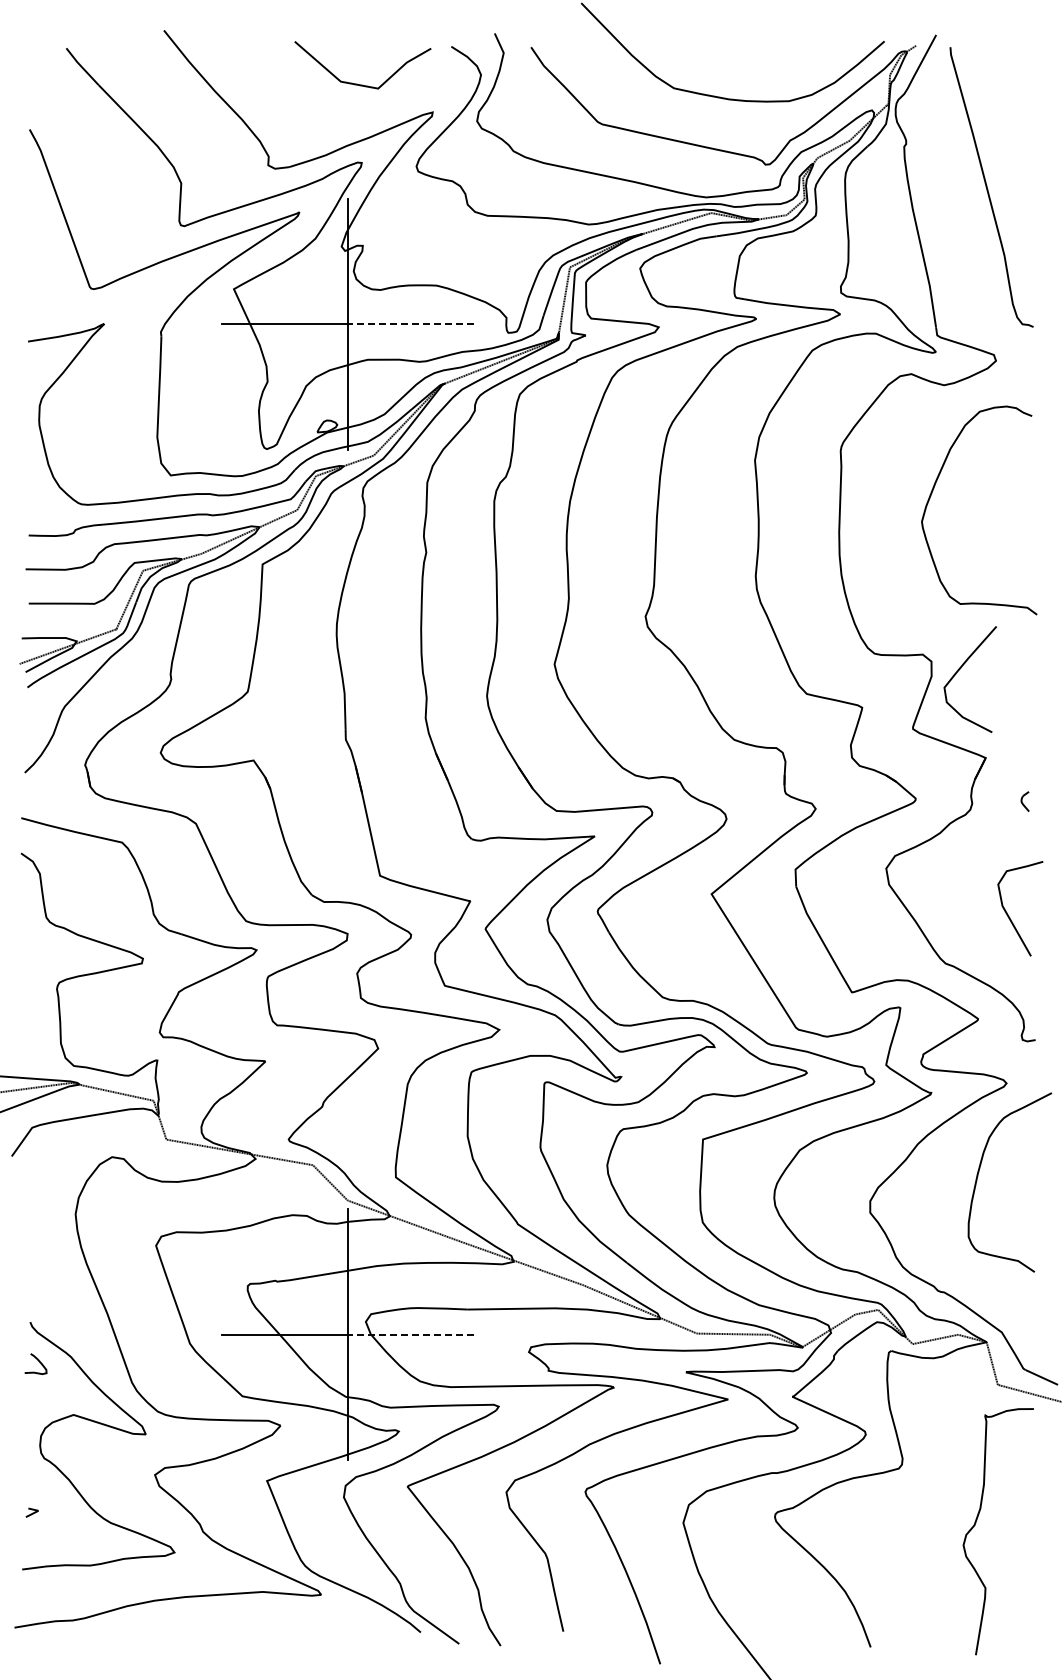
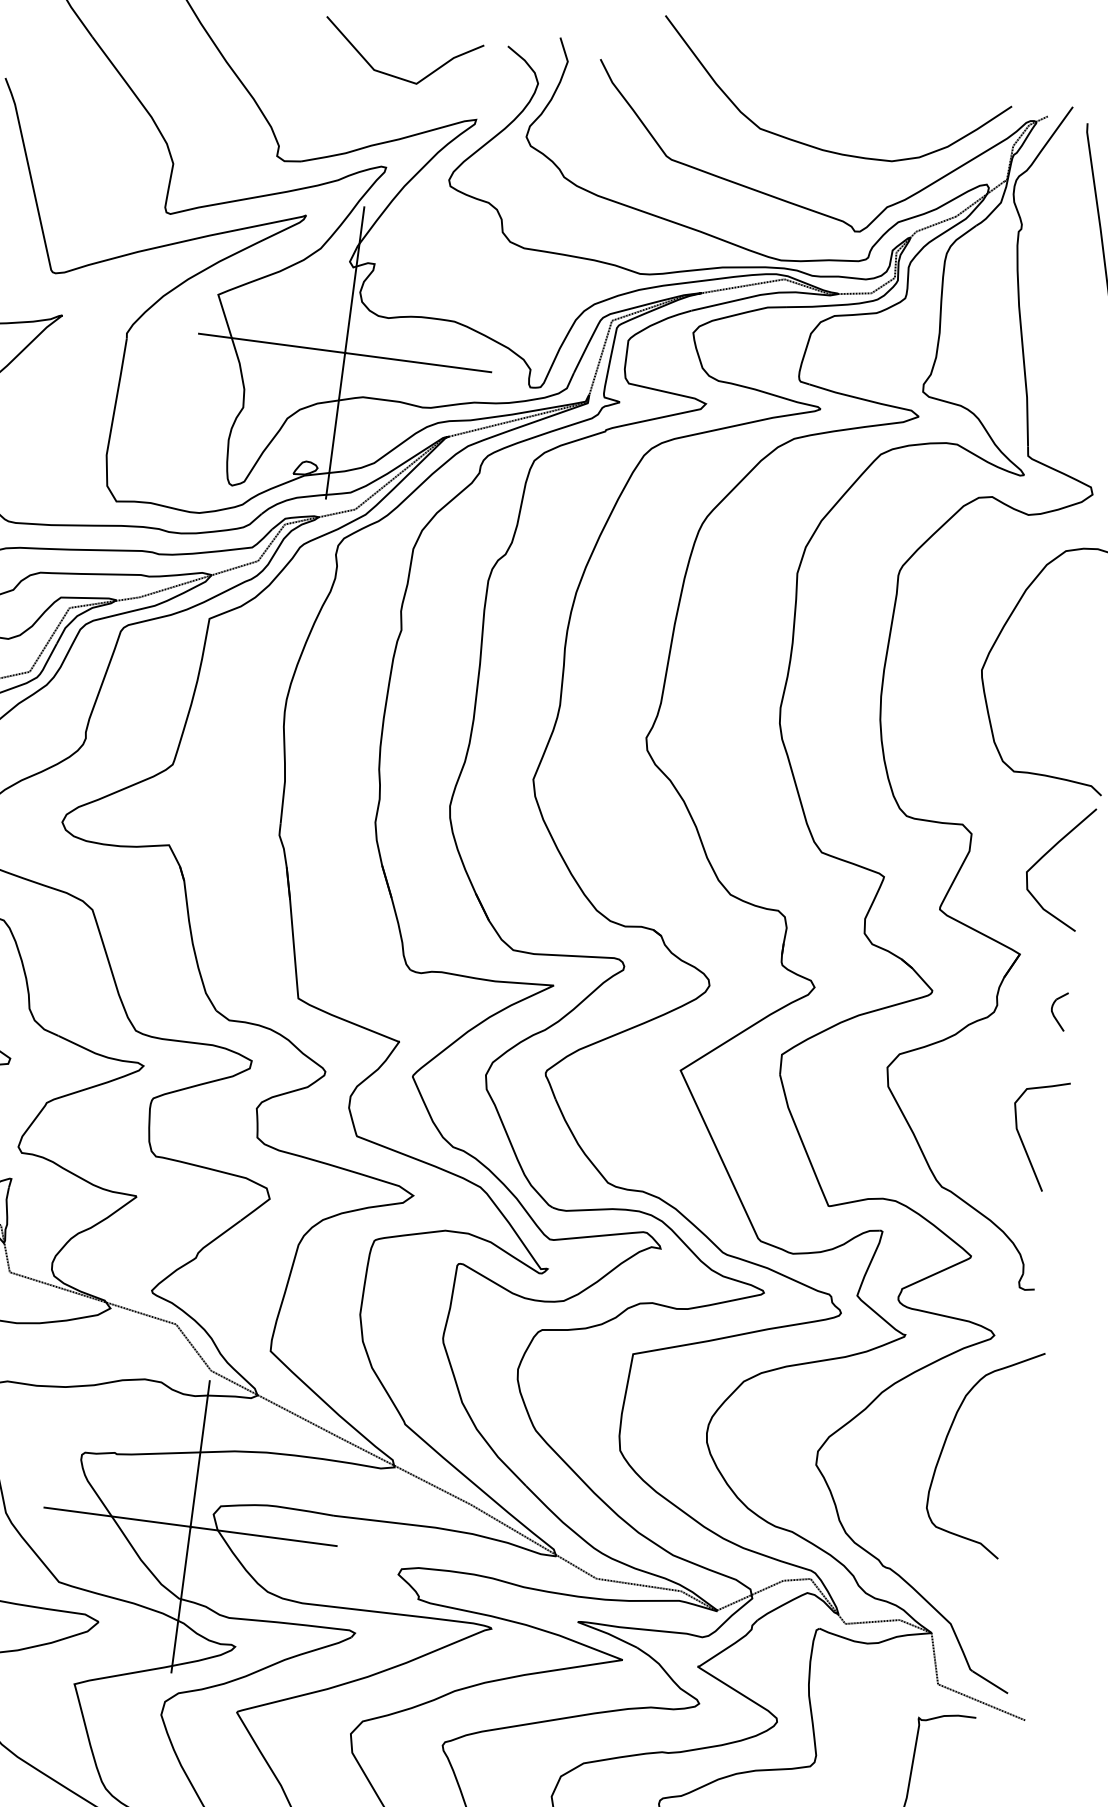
line: (410, 324) -> (418, 362), dashed -> solid
curve: (960, 669) -> (1048, 853), moved
part: (1025, 801) -> (1059, 1010), size x1.67
line: (410, 1334) -> (263, 1535), dashed -> solid

